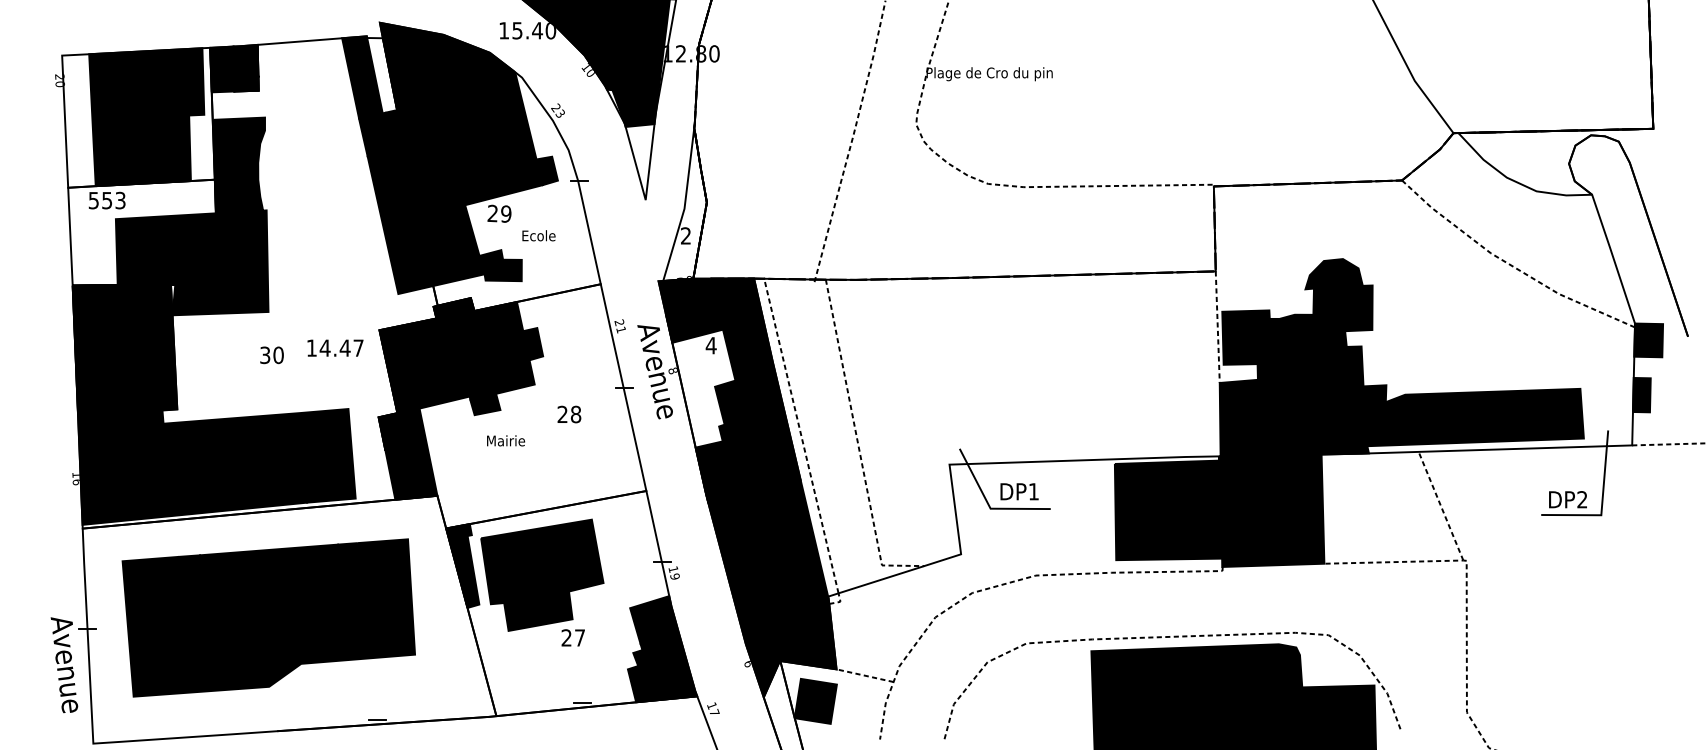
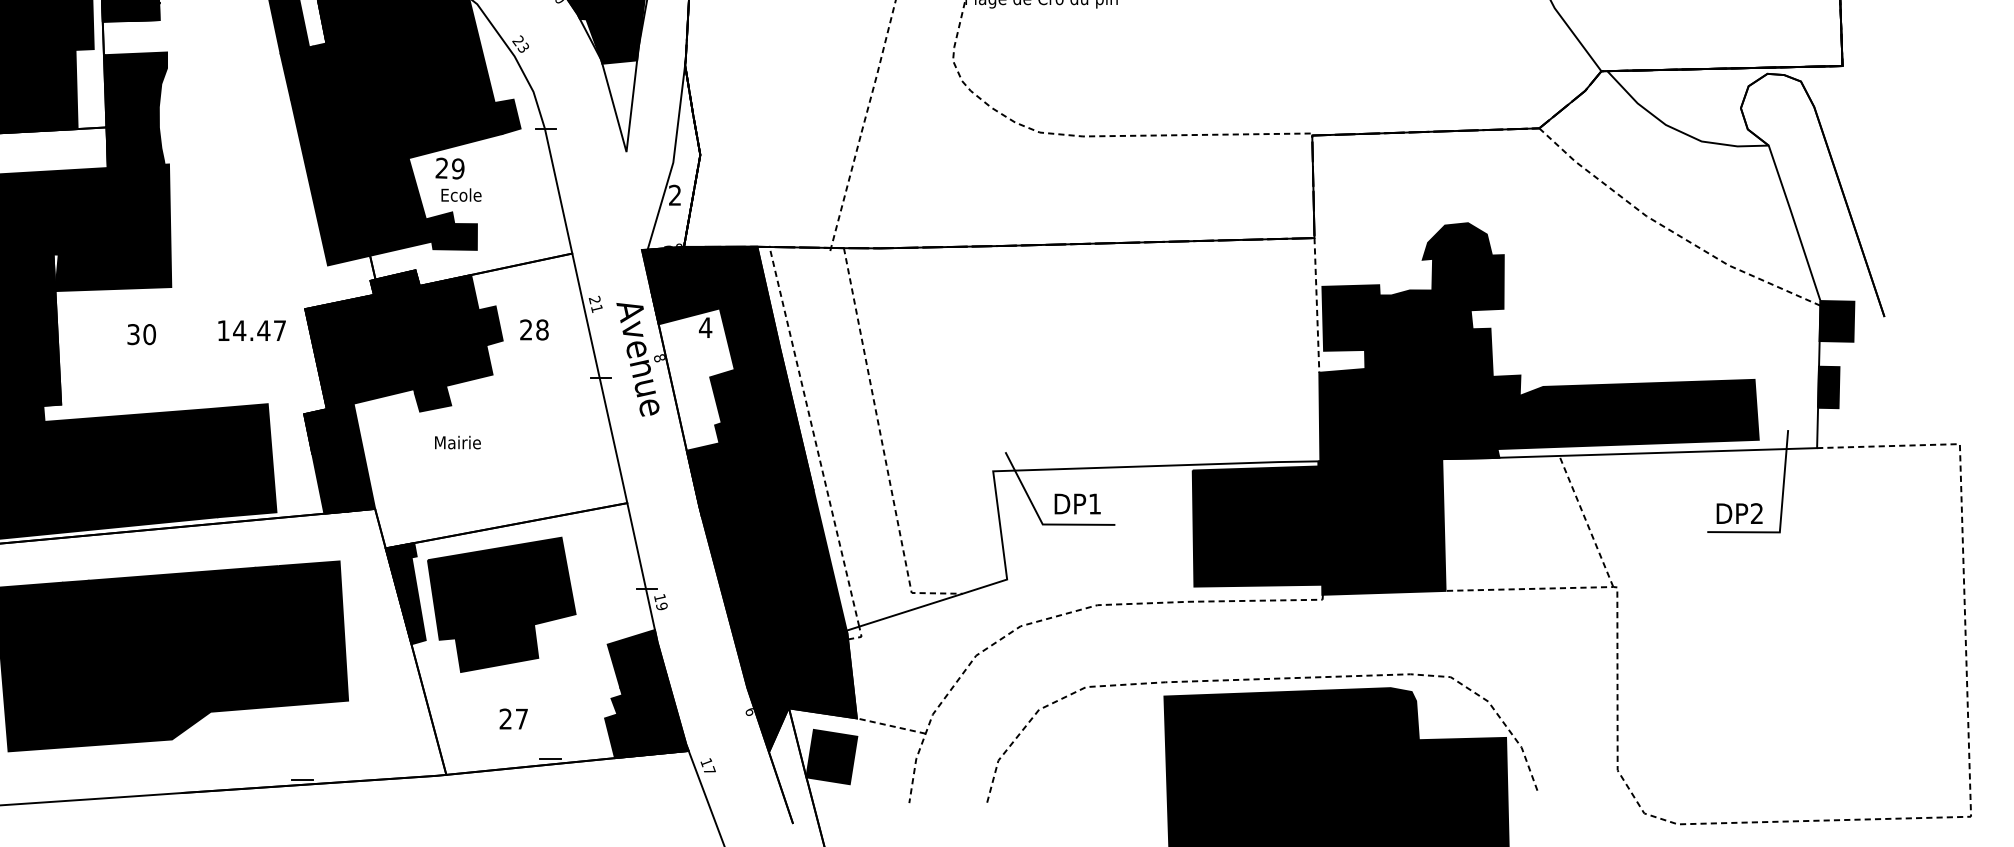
text: (538, 235) -> (460, 194), moved
text: (271, 355) -> (141, 334), moved
text: (569, 414) -> (534, 329), moved
text: (572, 637) -> (512, 718), moved

